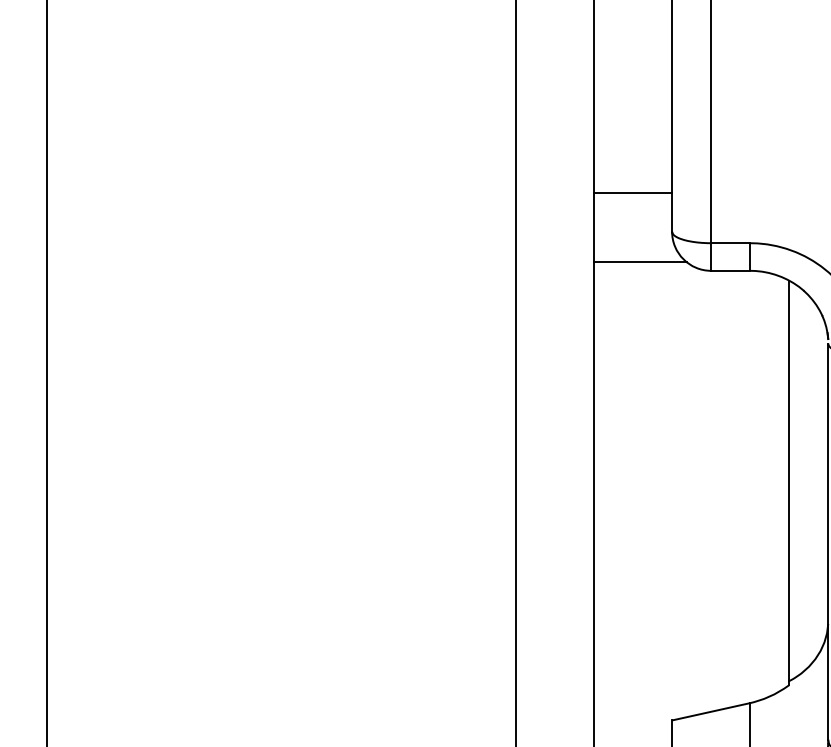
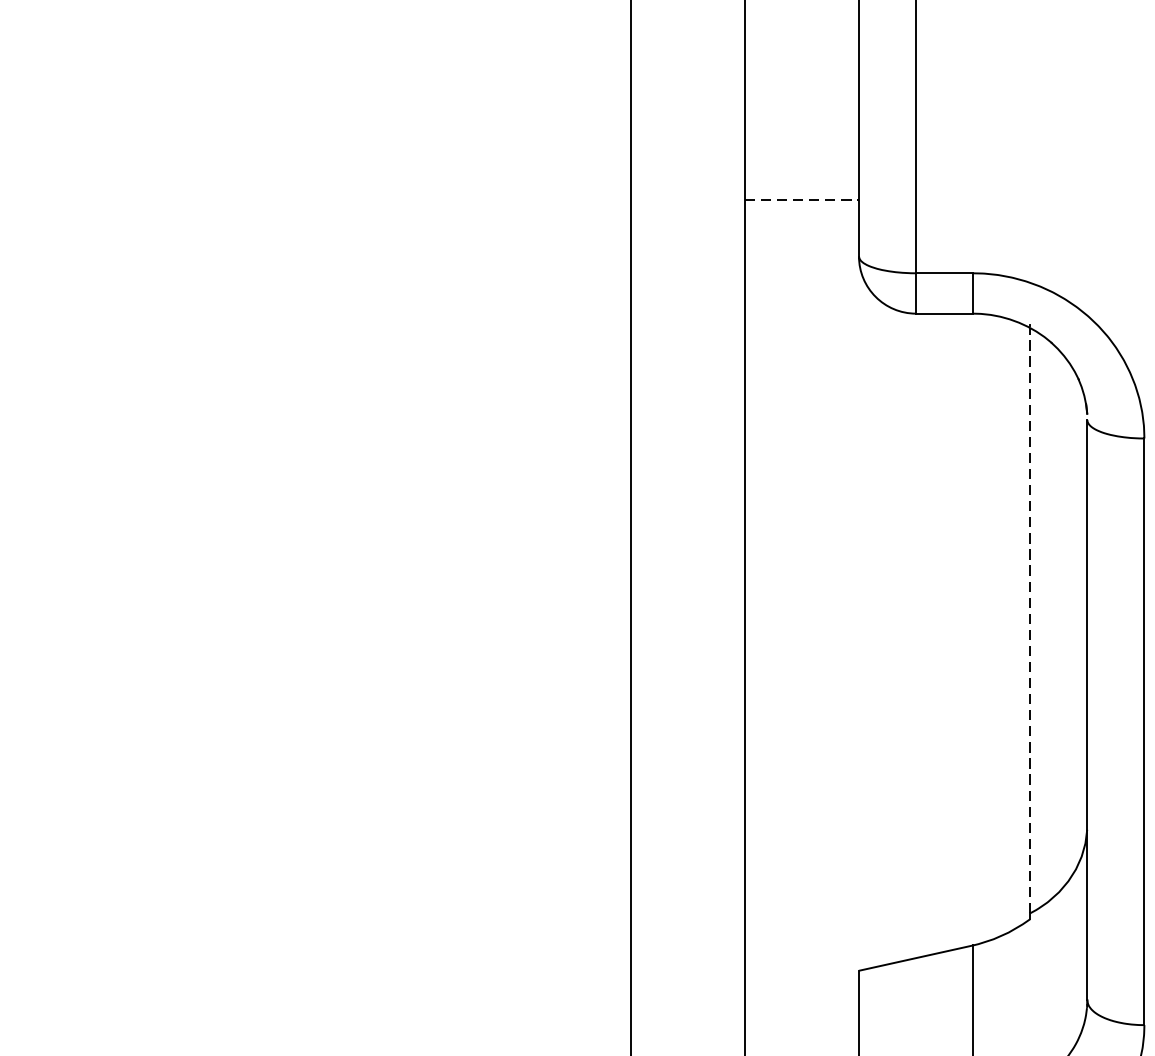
line: (633, 192) -> (802, 199), solid -> dashed
line: (640, 262) -> (812, 301), removed
line: (789, 480) -> (1030, 620), solid -> dashed

